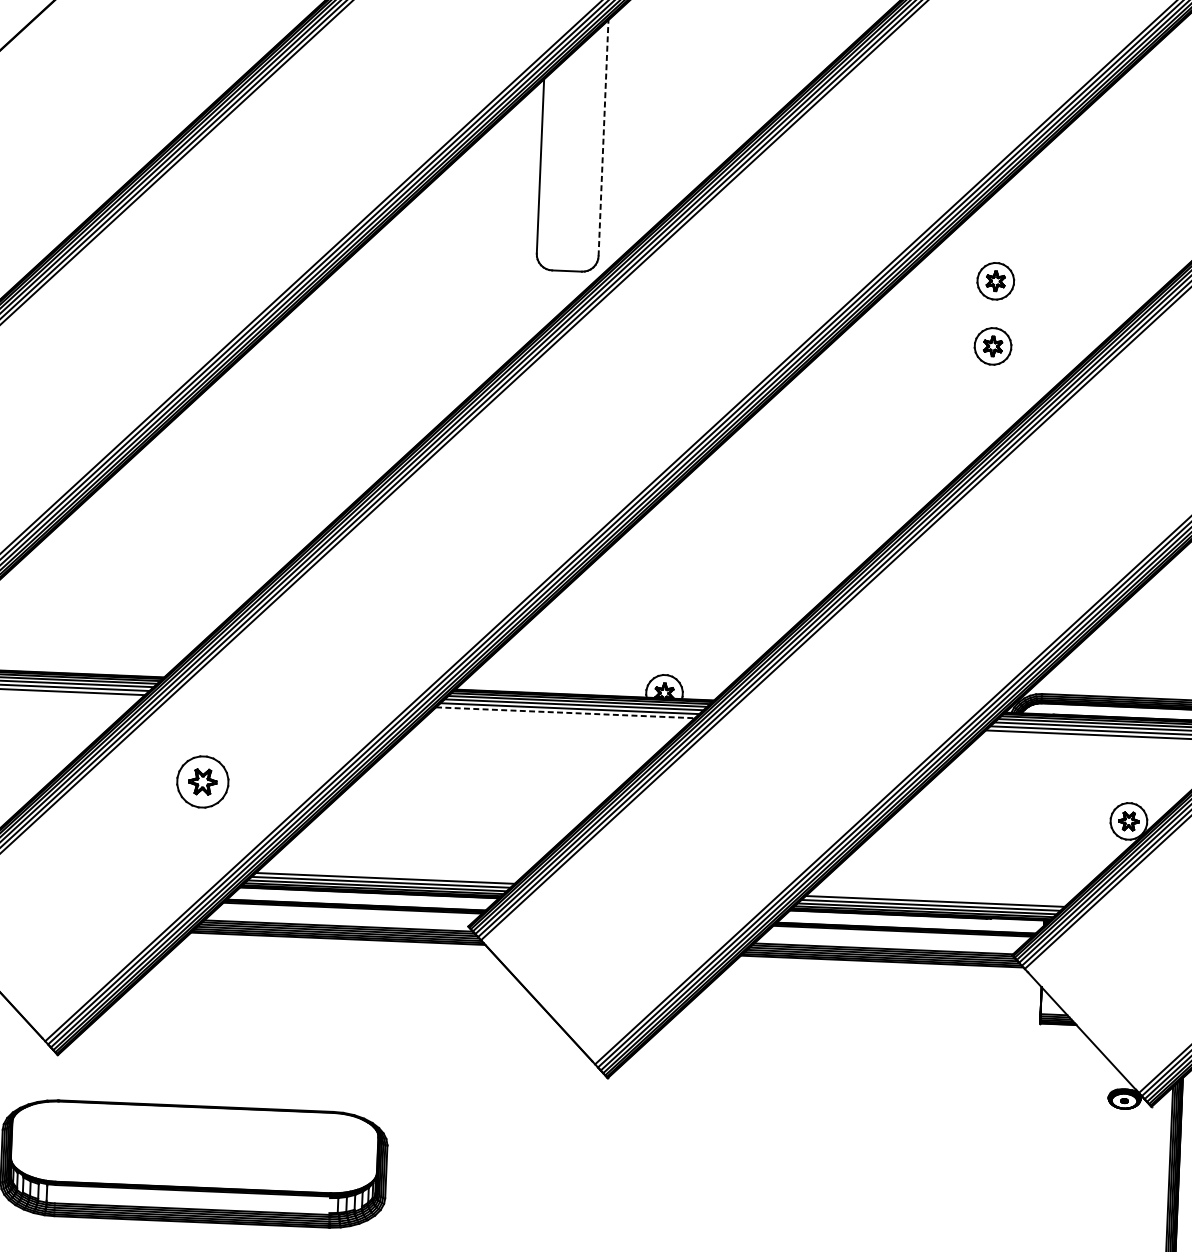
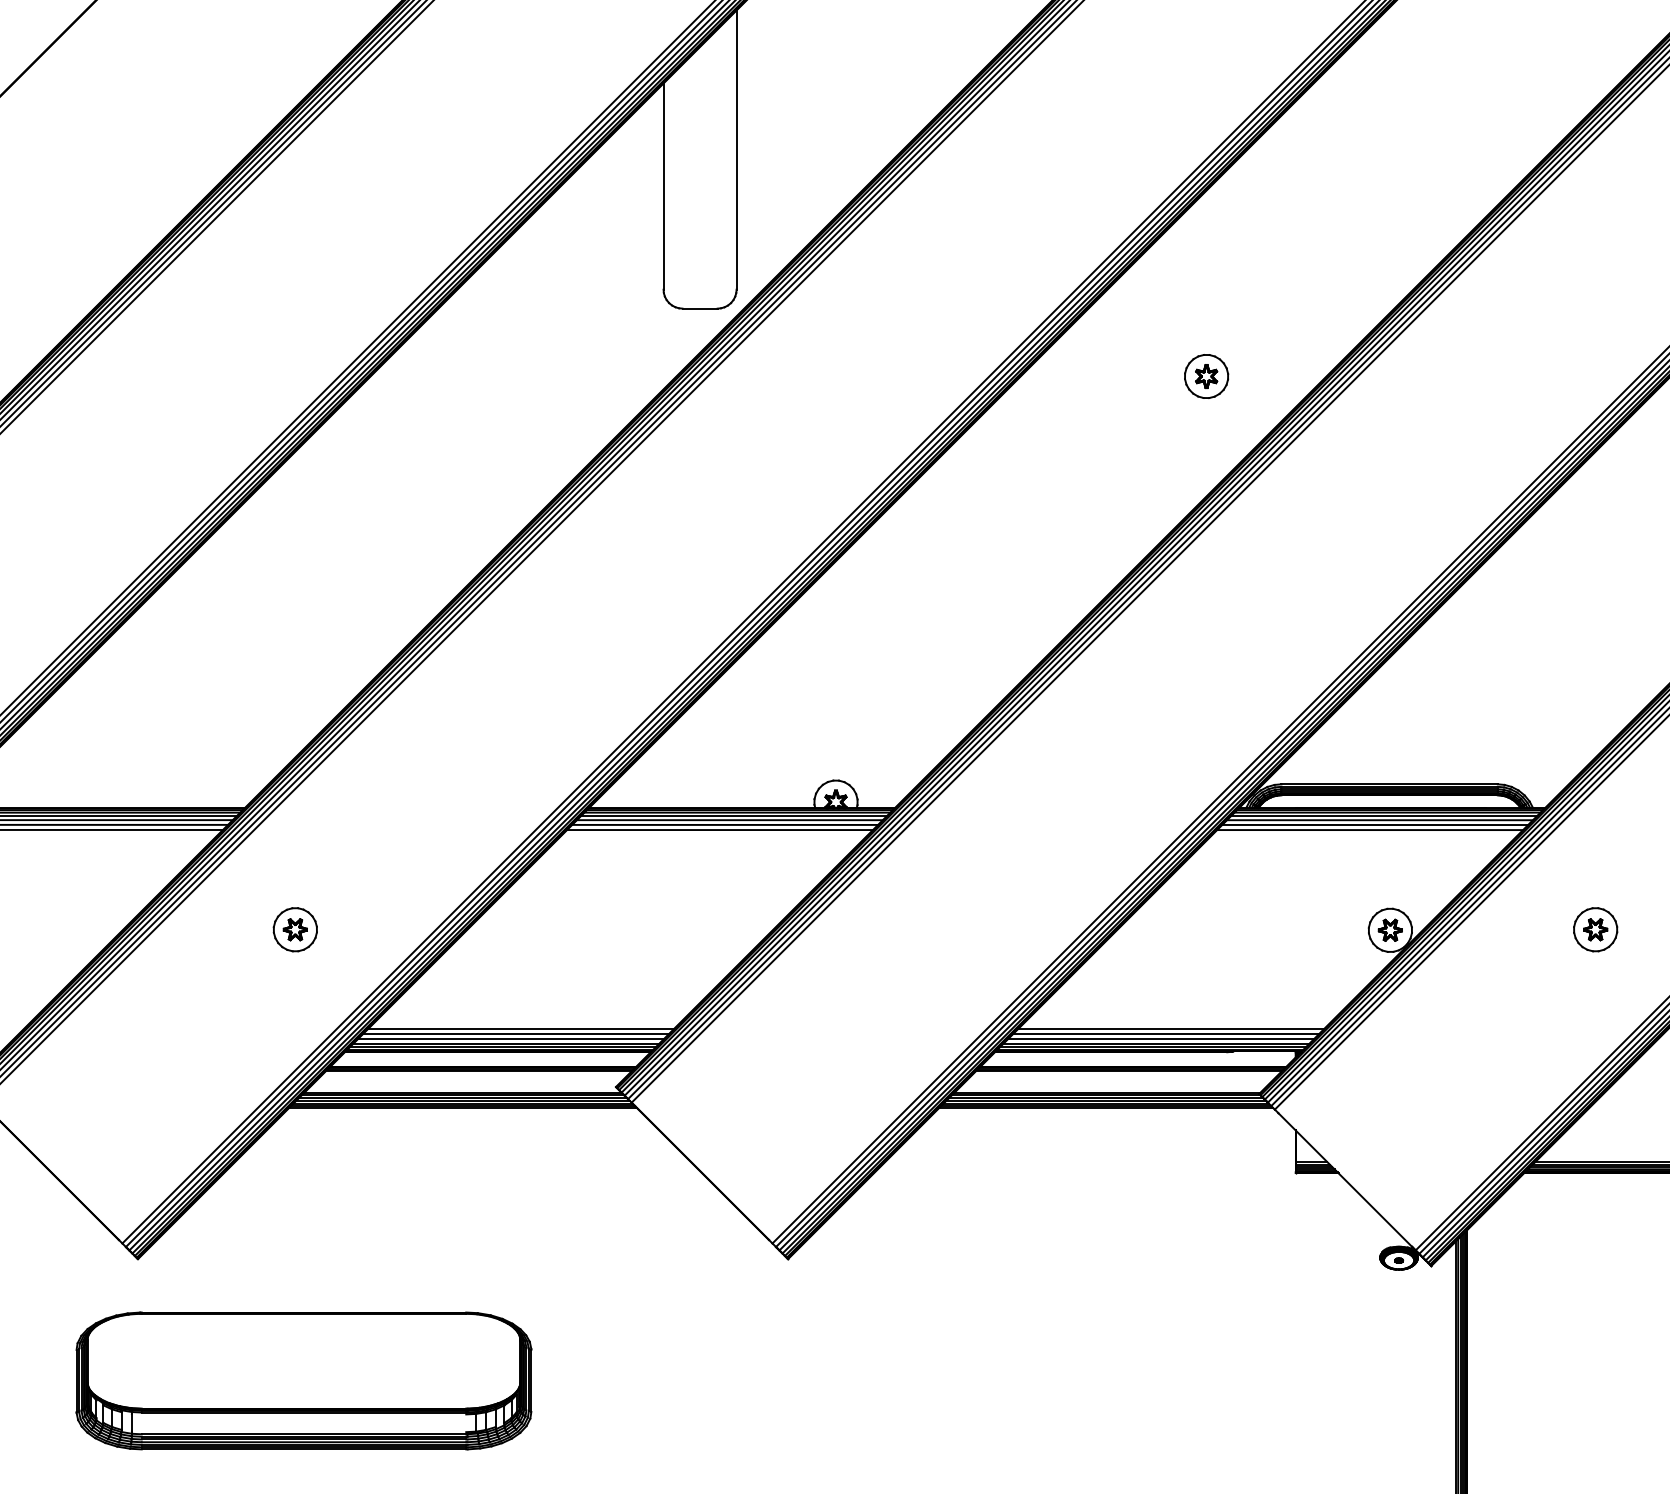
line: (603, 138) -> (736, 150), dashed -> solid
part: (995, 281) -> (1206, 299), removed
line: (565, 713) -> (720, 830), dashed -> solid
part: (201, 781) -> (294, 929), size x0.71
line: (389, 874) -> (520, 1029), added
line: (939, 897) -> (1170, 1029), added

